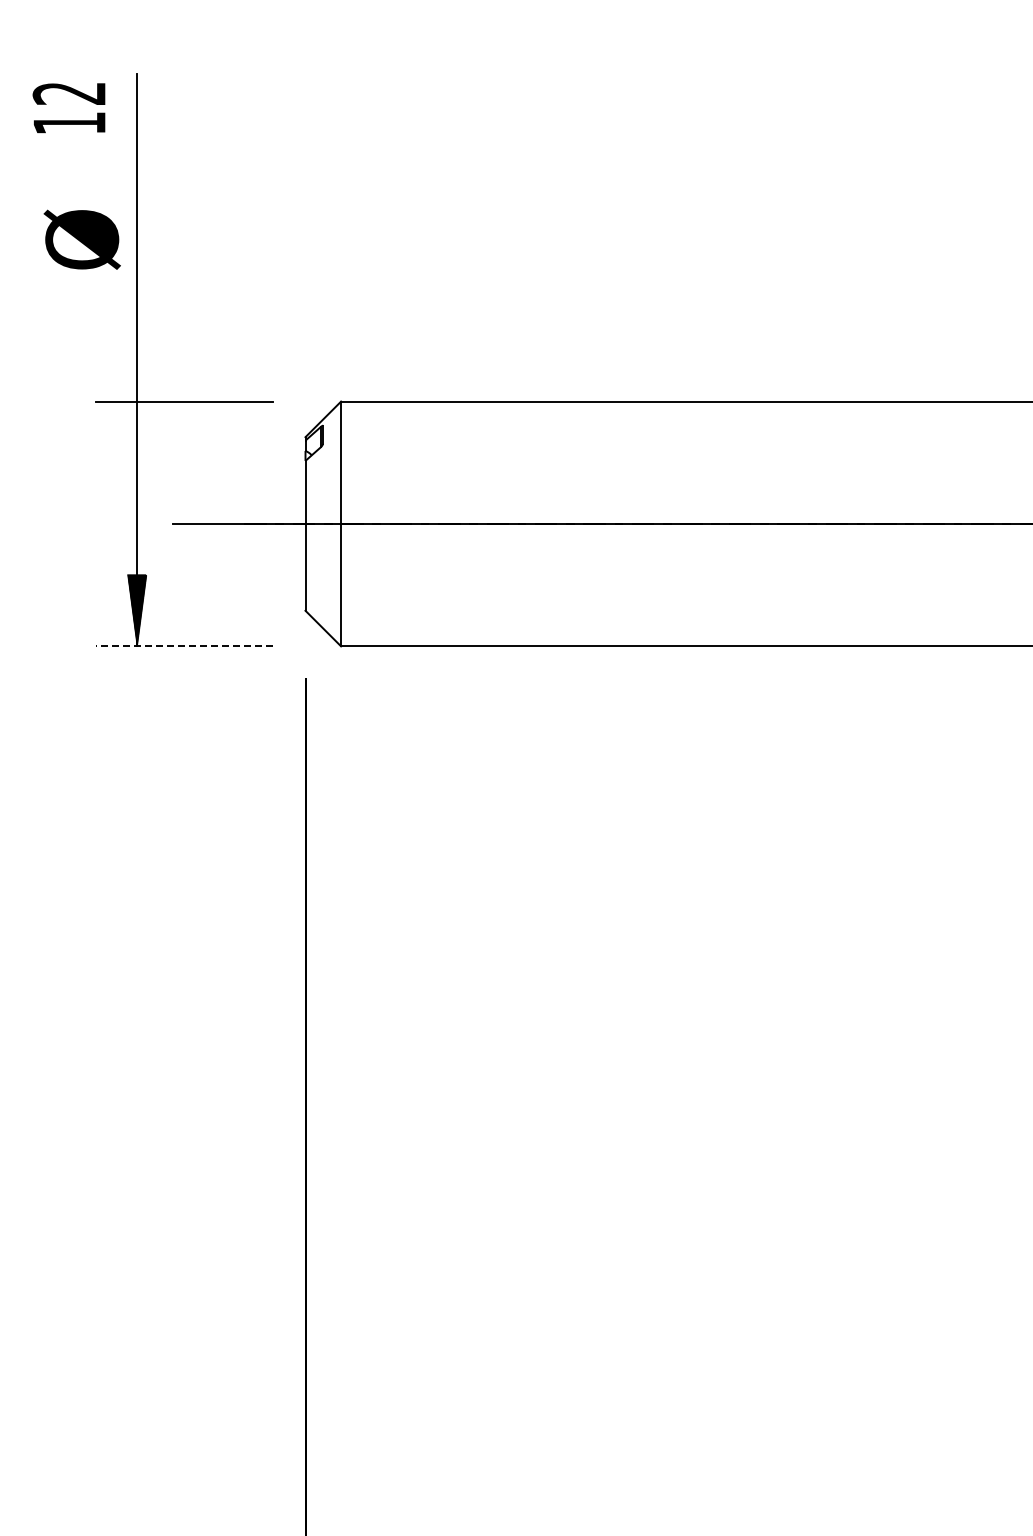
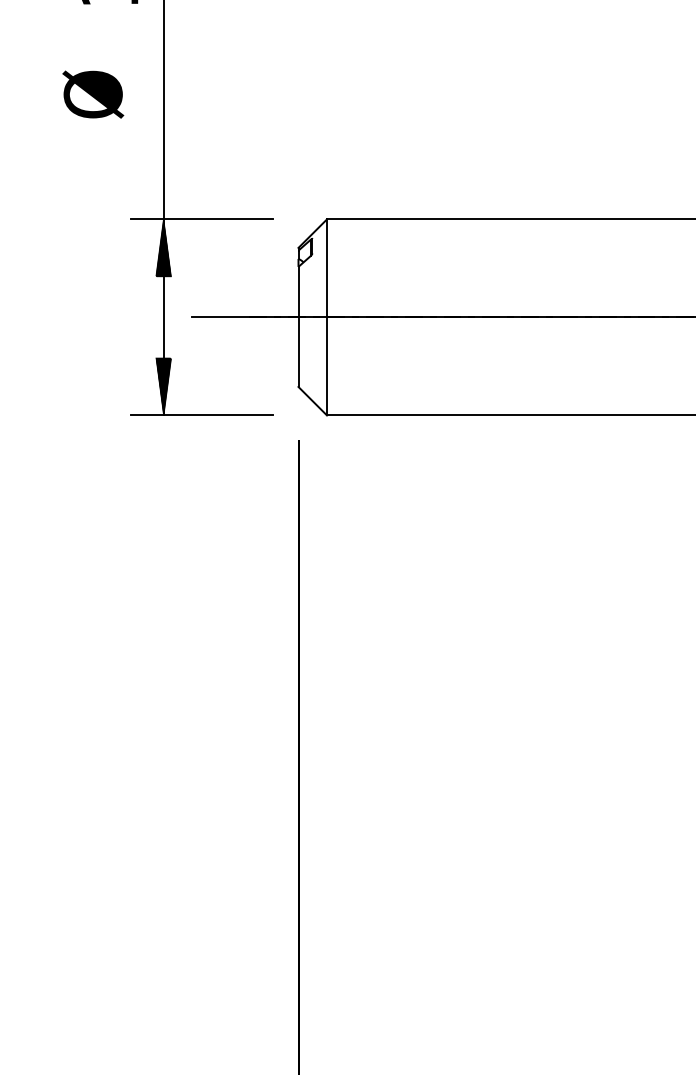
text: (81, 239) -> (92, 94), moved
hatch: (136, 436) -> (163, 247), added
line: (184, 646) -> (201, 415), dashed -> solid

